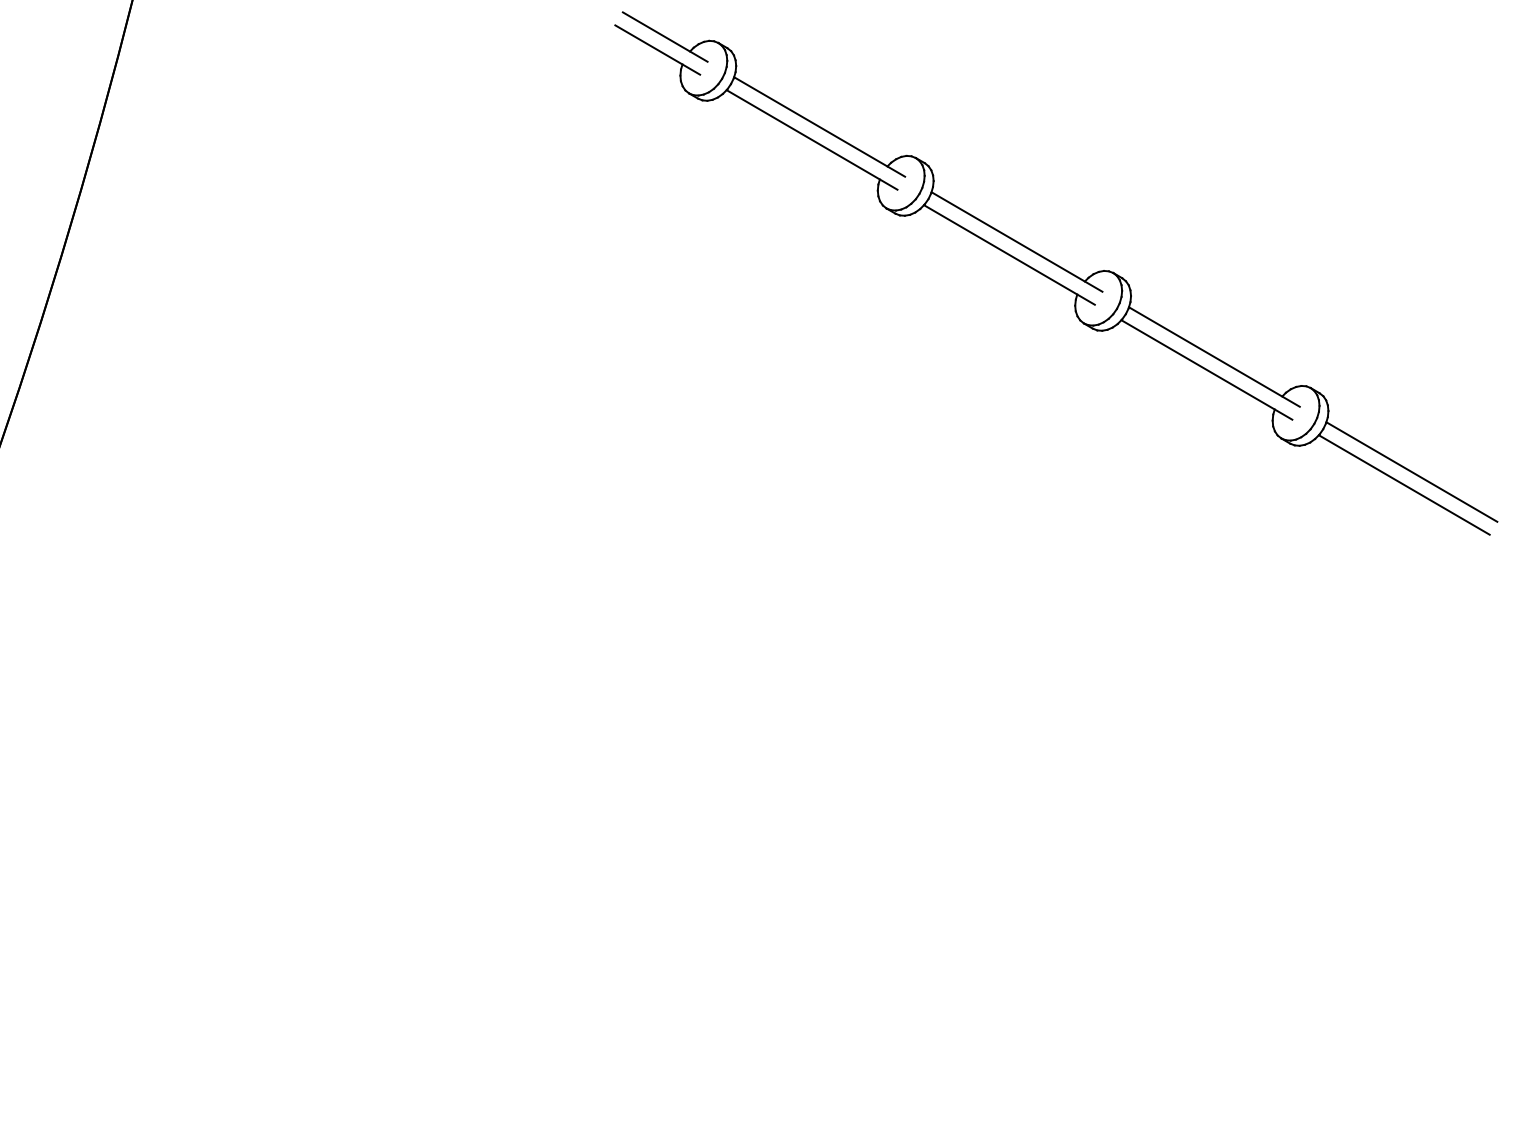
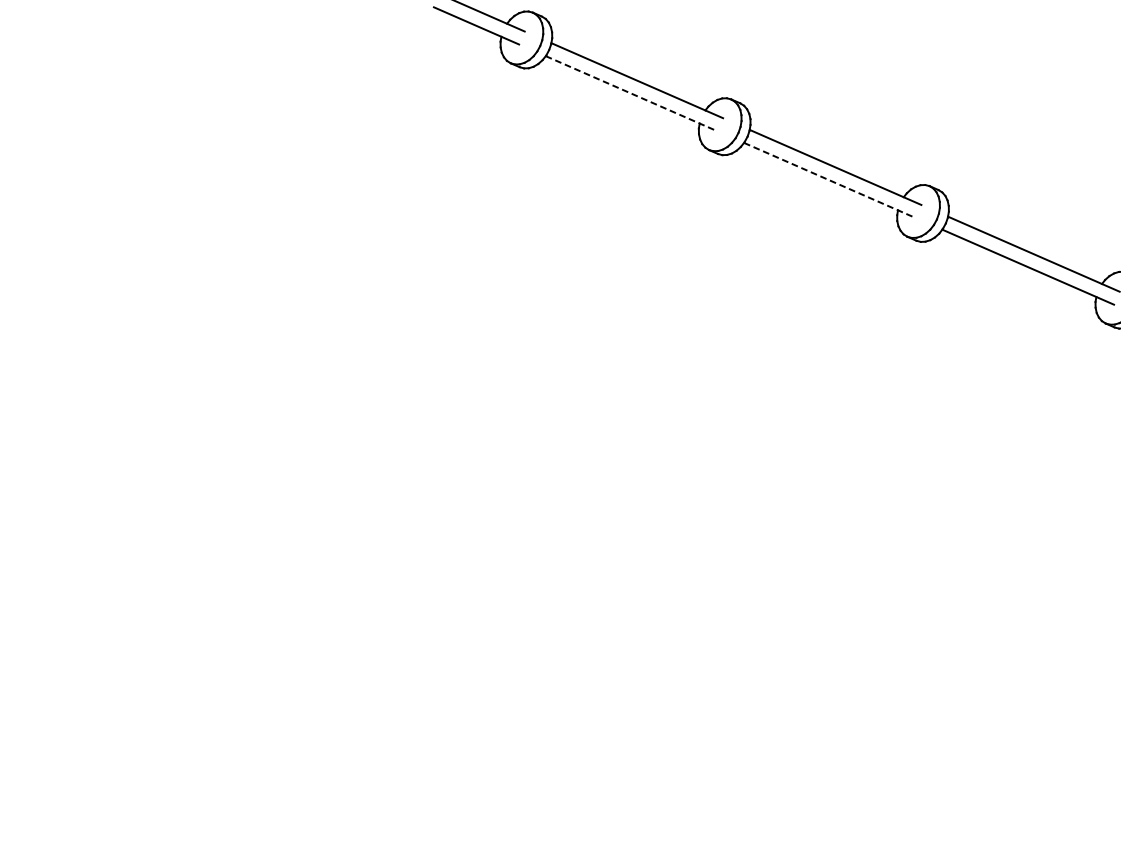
line: (812, 139) -> (631, 93), solid -> dashed
line: (1009, 254) -> (829, 180), solid -> dashed

